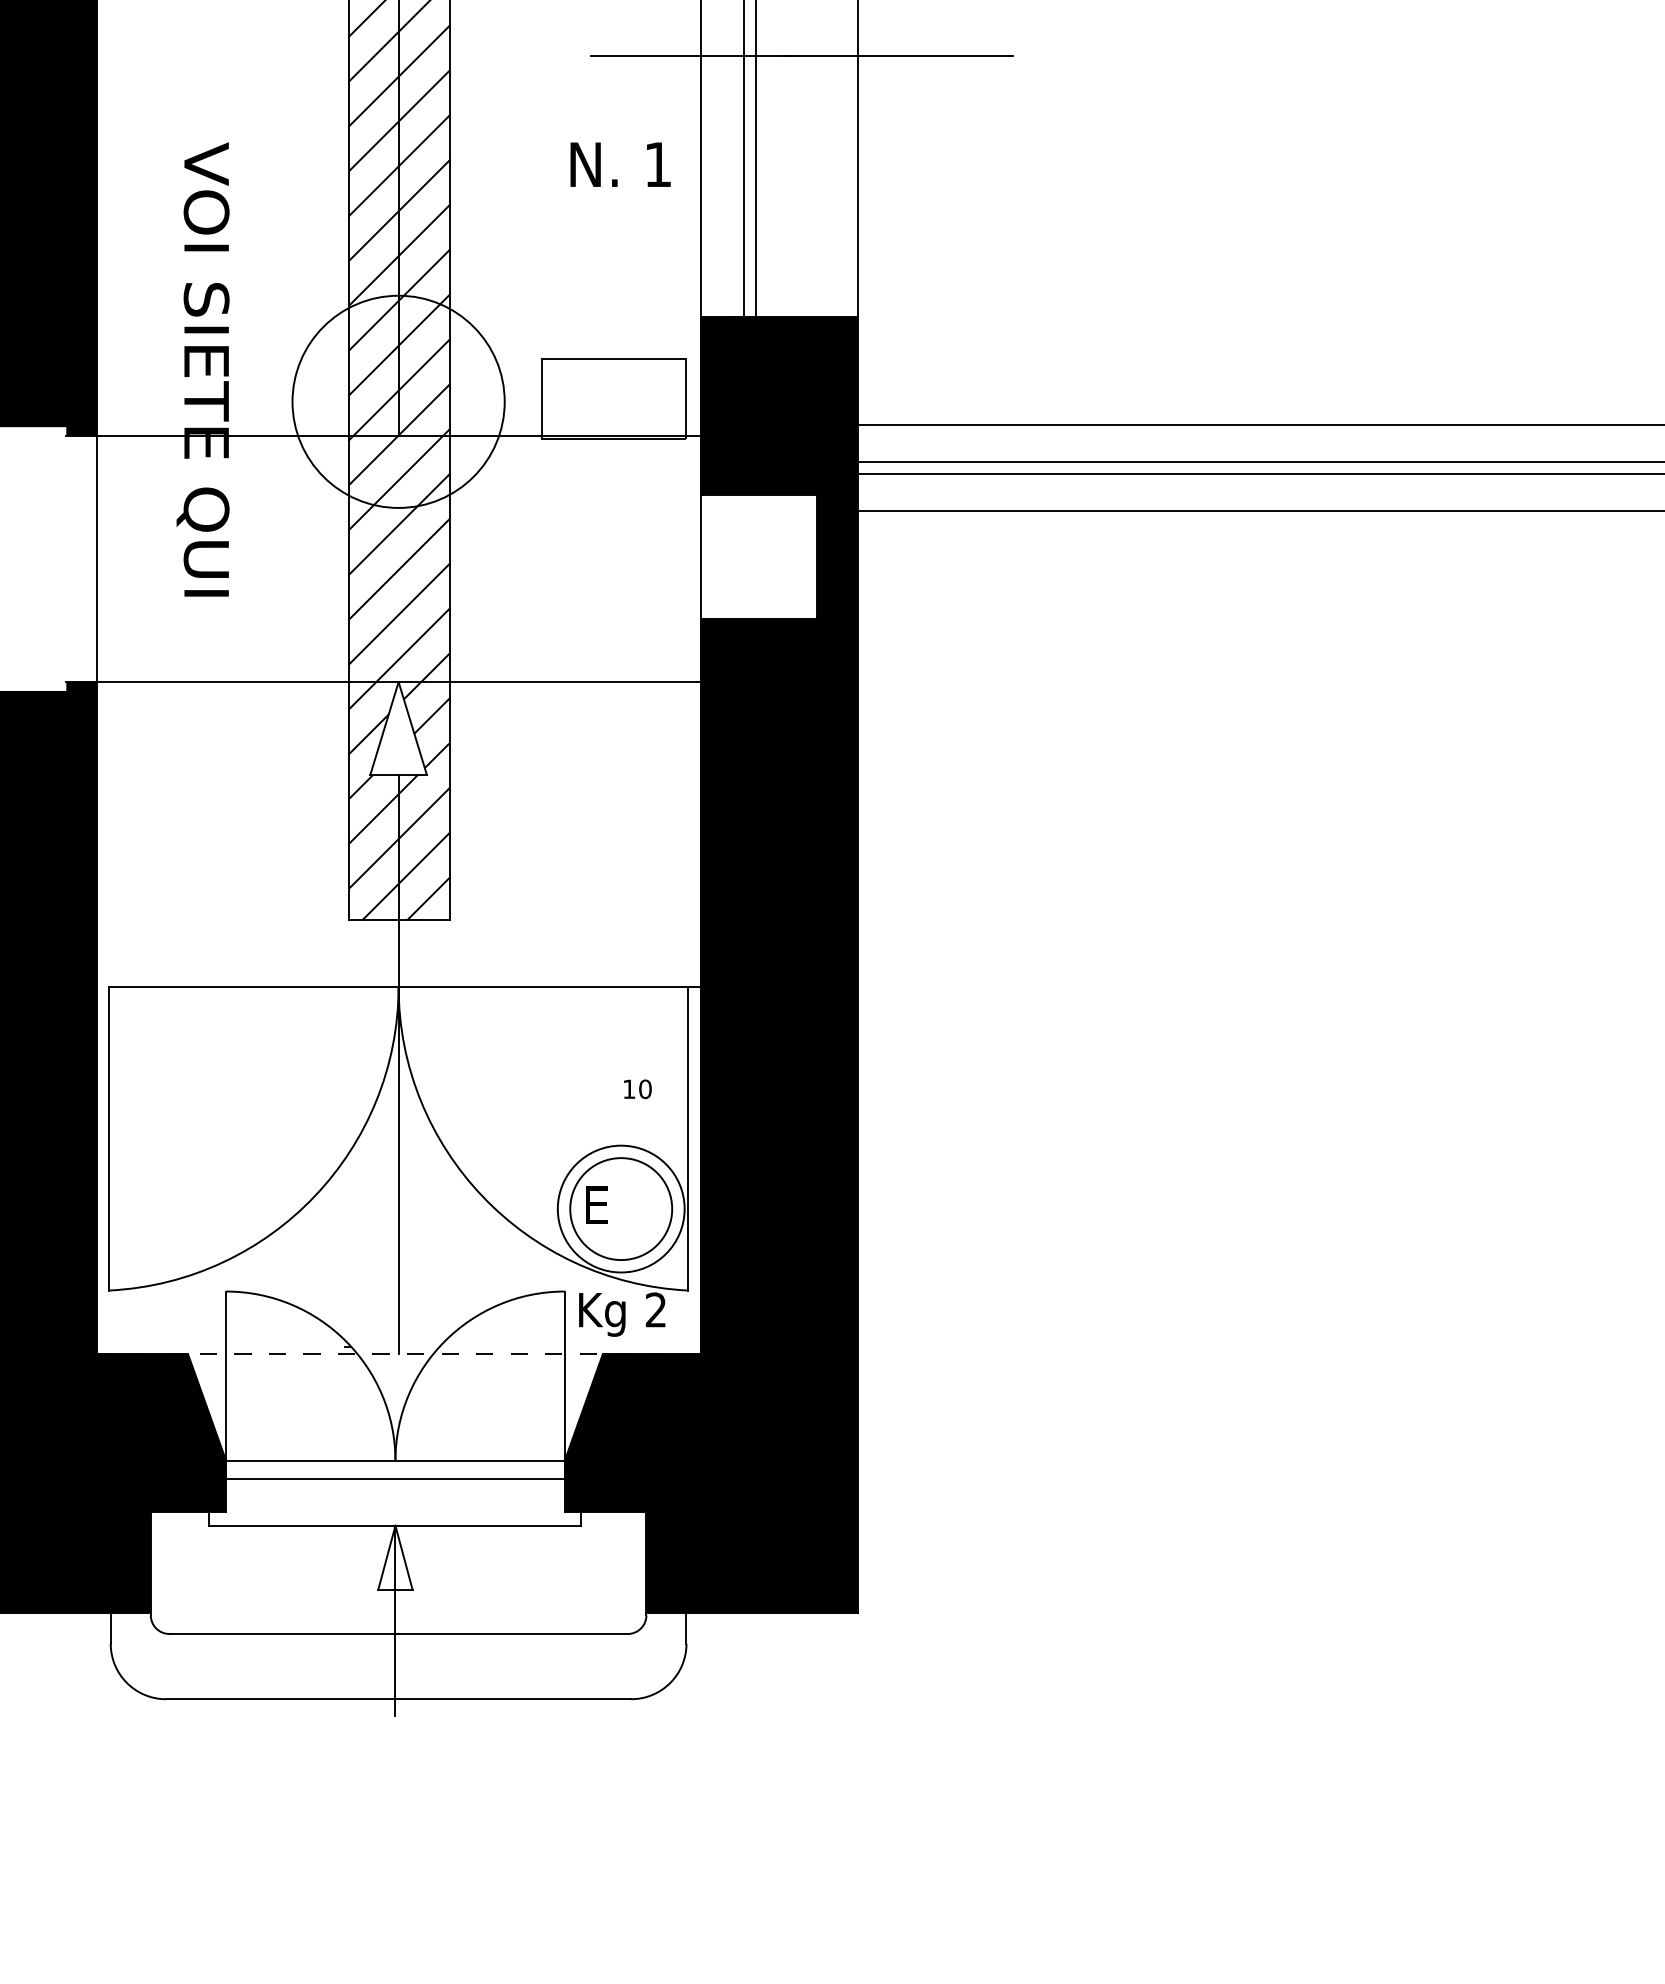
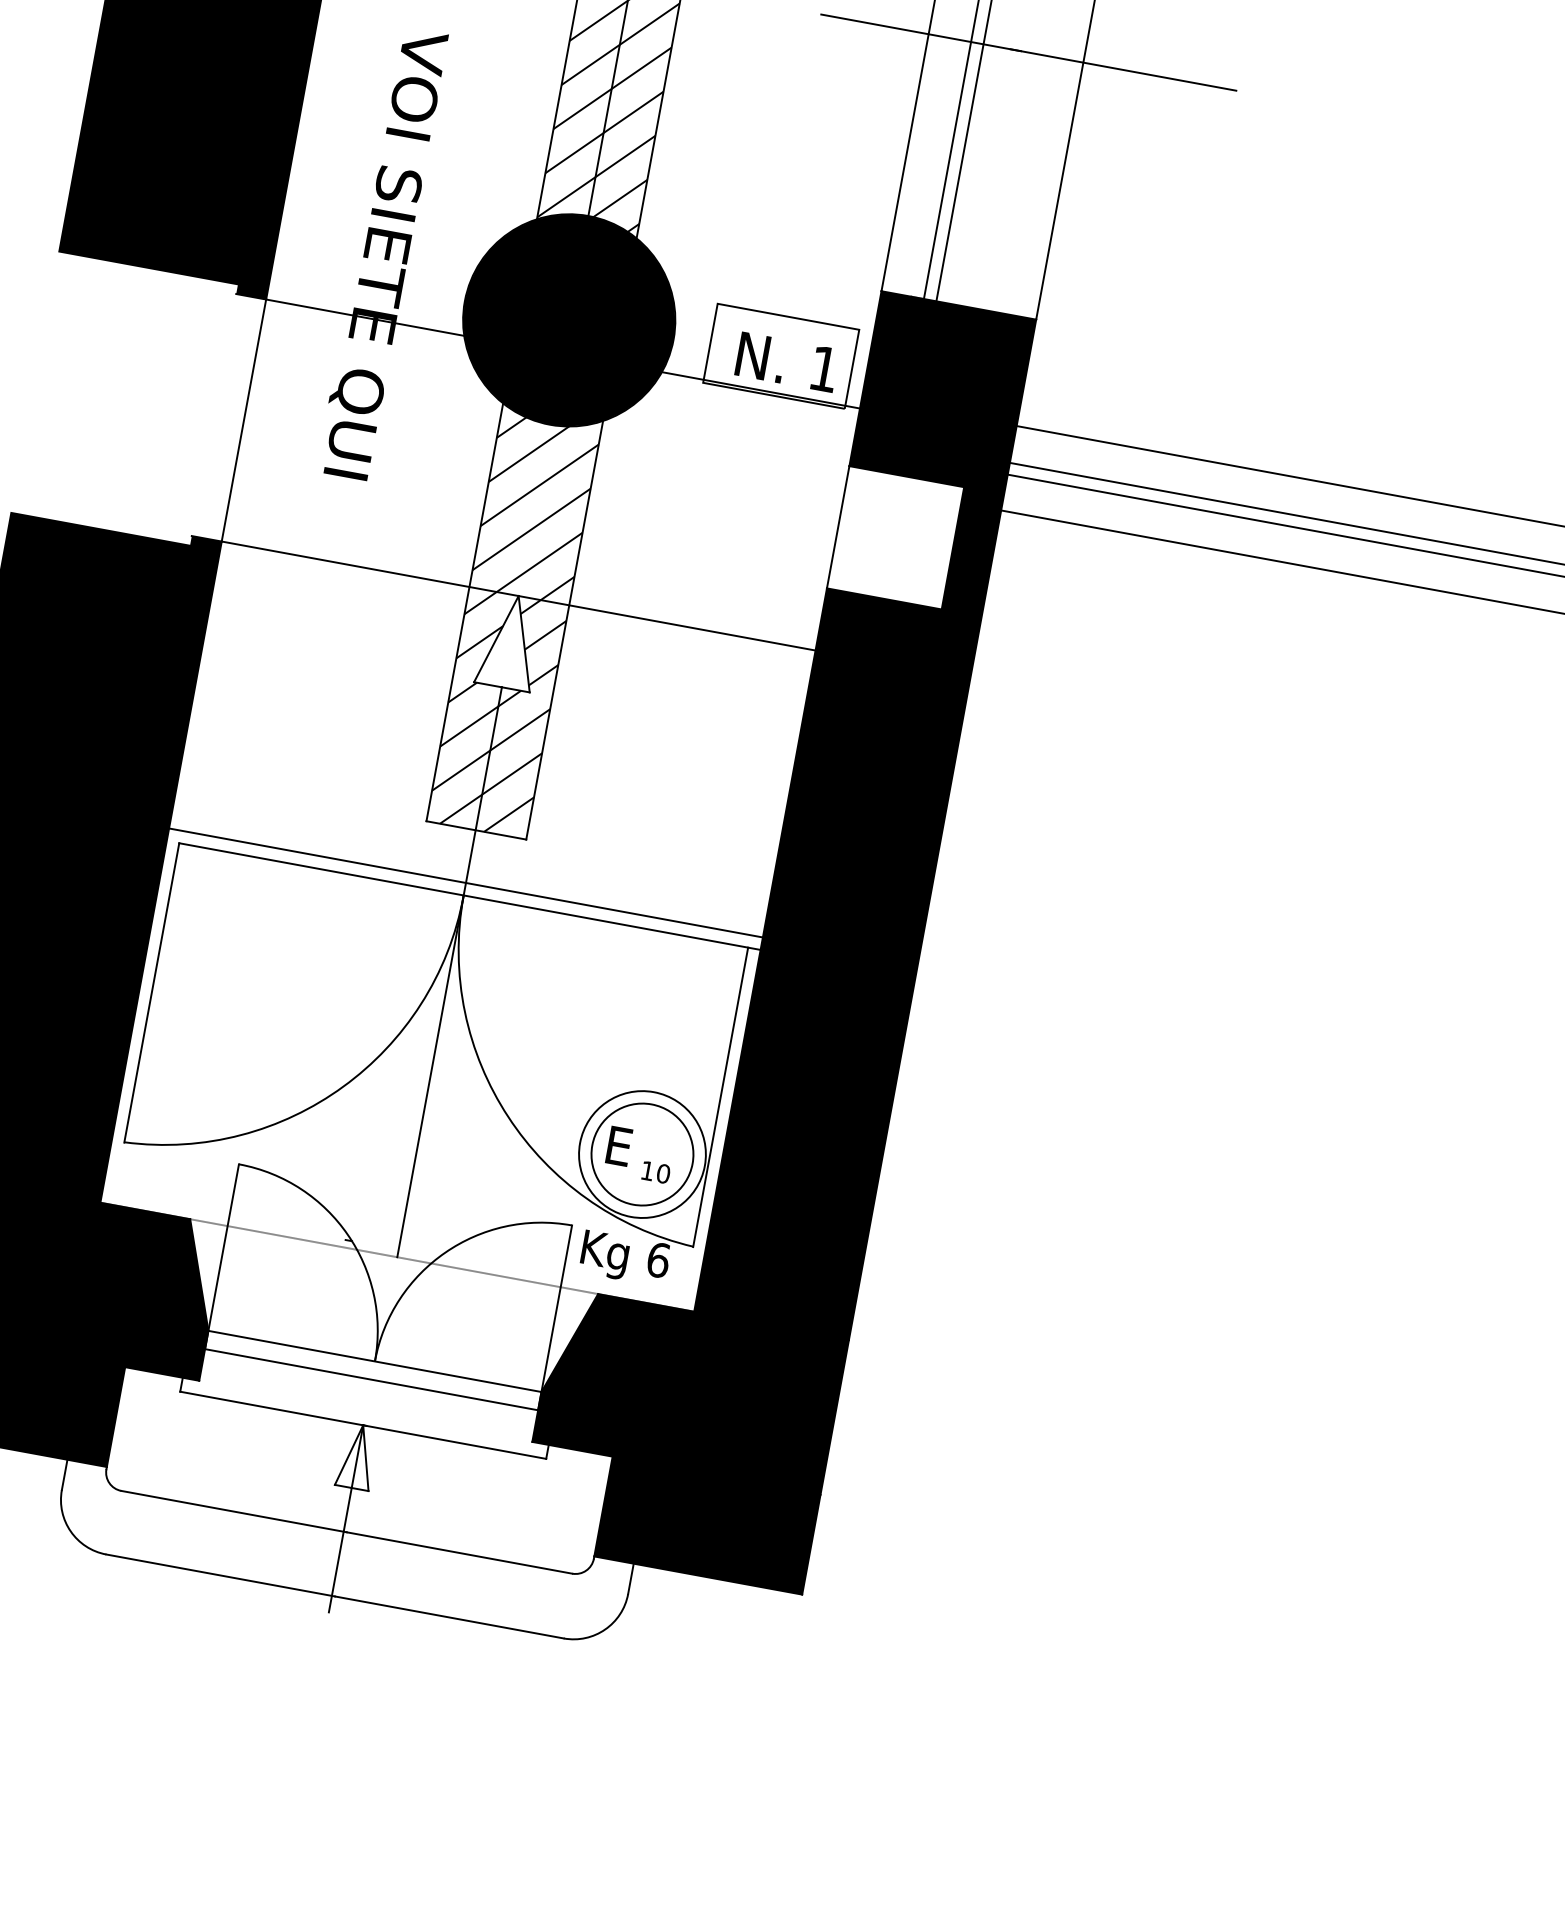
text: (620, 164) -> (787, 362), moved
fill: (398, 401) -> (569, 320), added
line: (398, 973) -> (465, 882), added
text: (637, 1089) -> (655, 1172), moved
text: (655, 1309) -> (658, 1259), 2 -> 6

